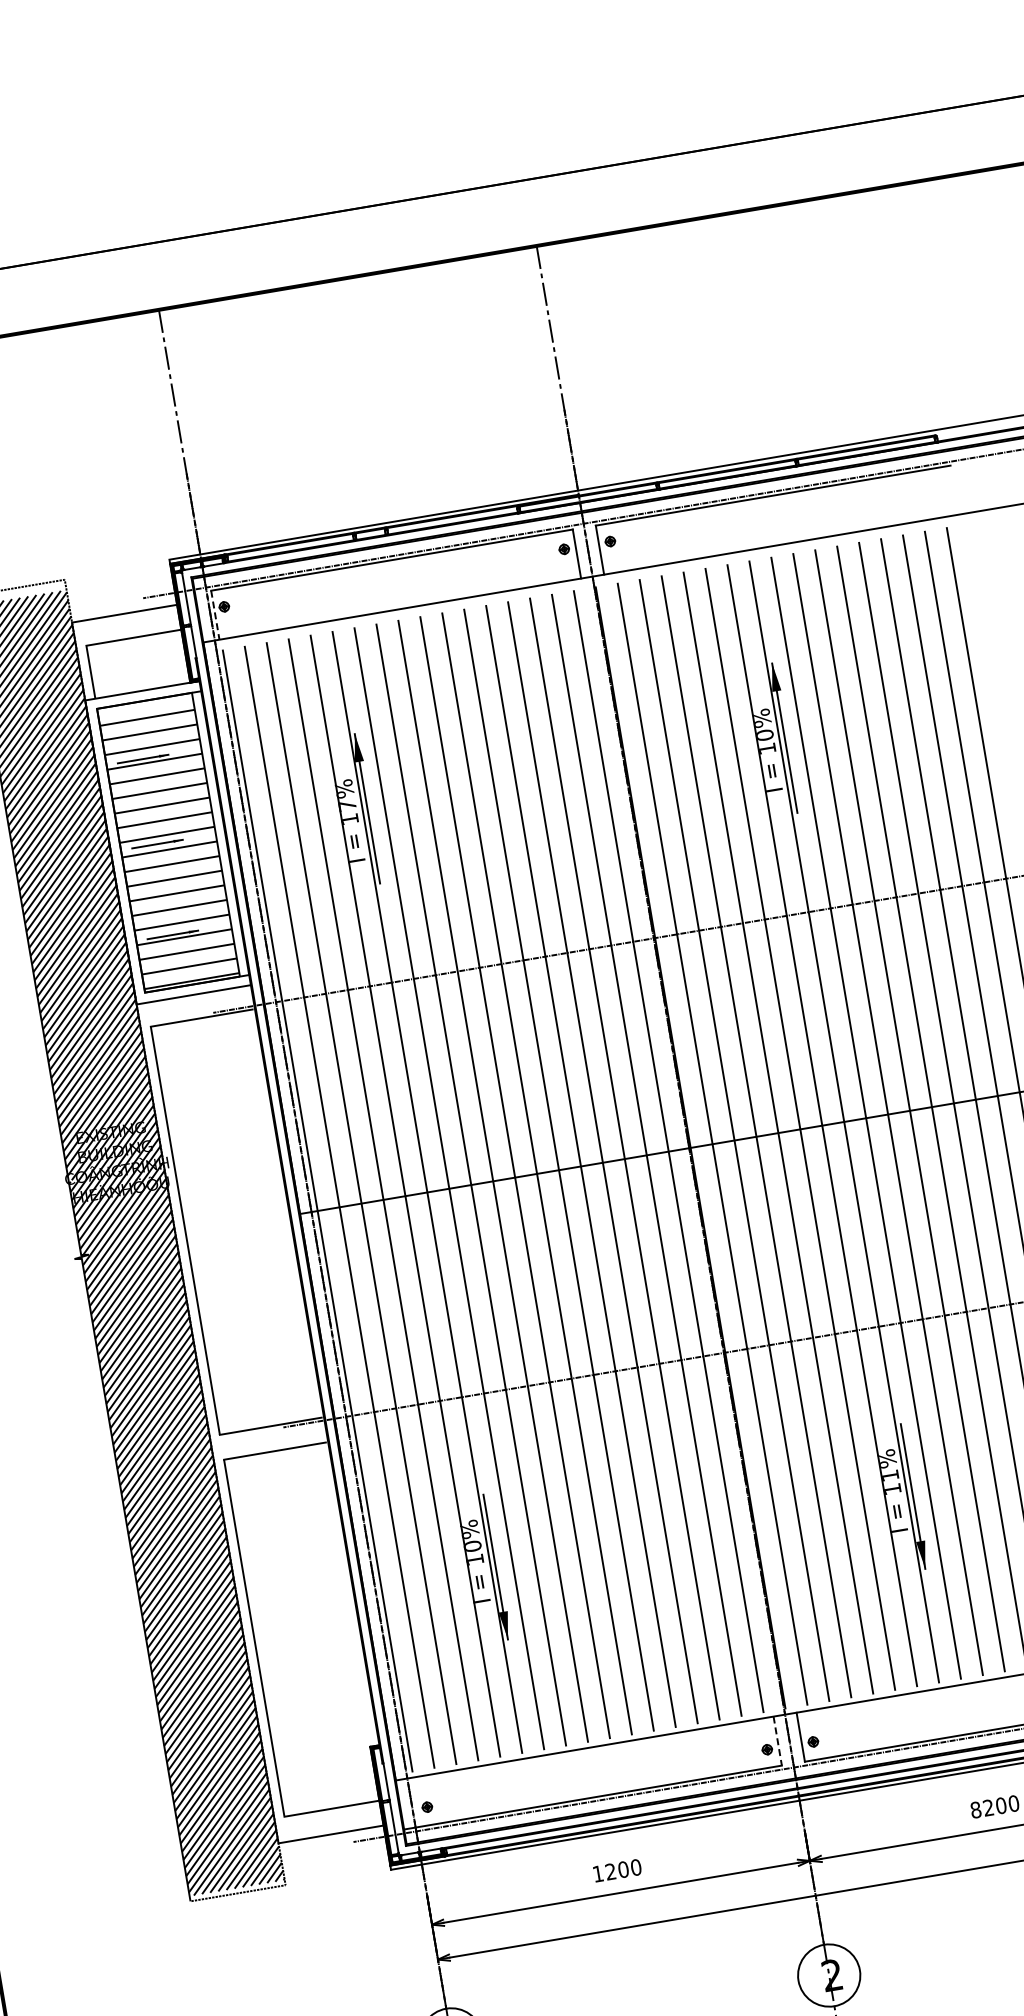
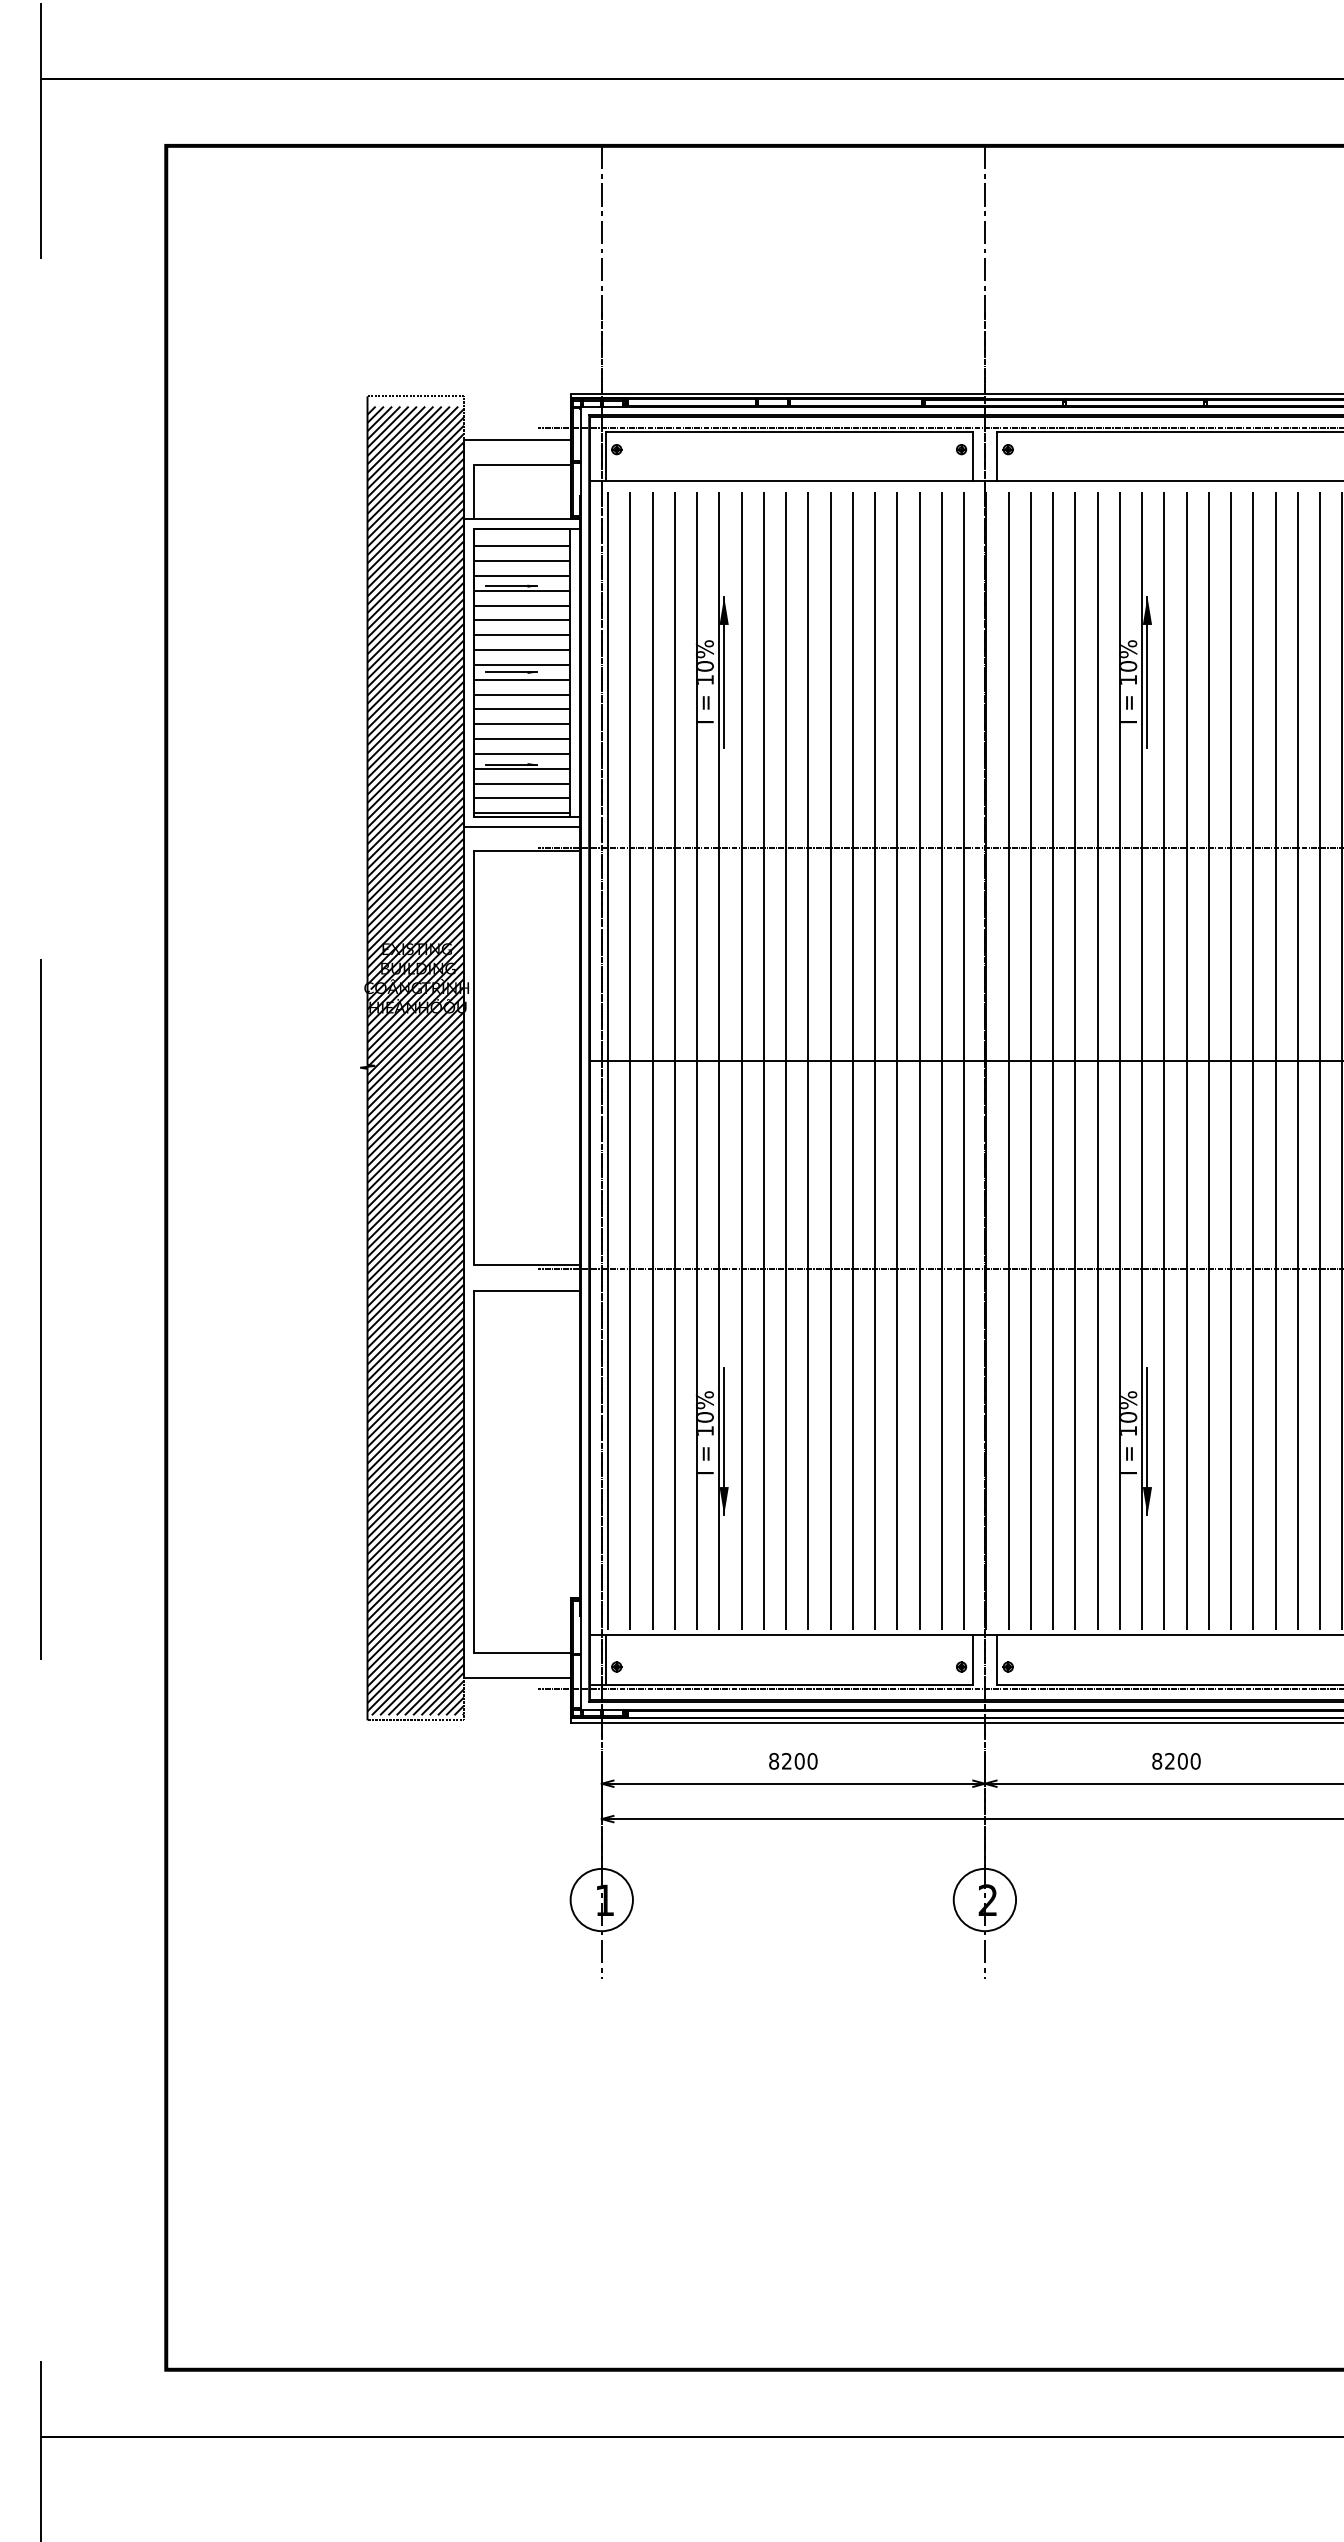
line: (215, 615) -> (606, 456), dashed -> solid
text: (348, 805) -> (705, 666), 17% -> 10%
text: (891, 1475) -> (1129, 1417), 11% -> 10%
line: (778, 1741) -> (973, 1660), dashed -> solid
line: (416, 1802) -> (606, 1660), added
text: (598, 1874) -> (774, 1761), 1200 -> 8200

